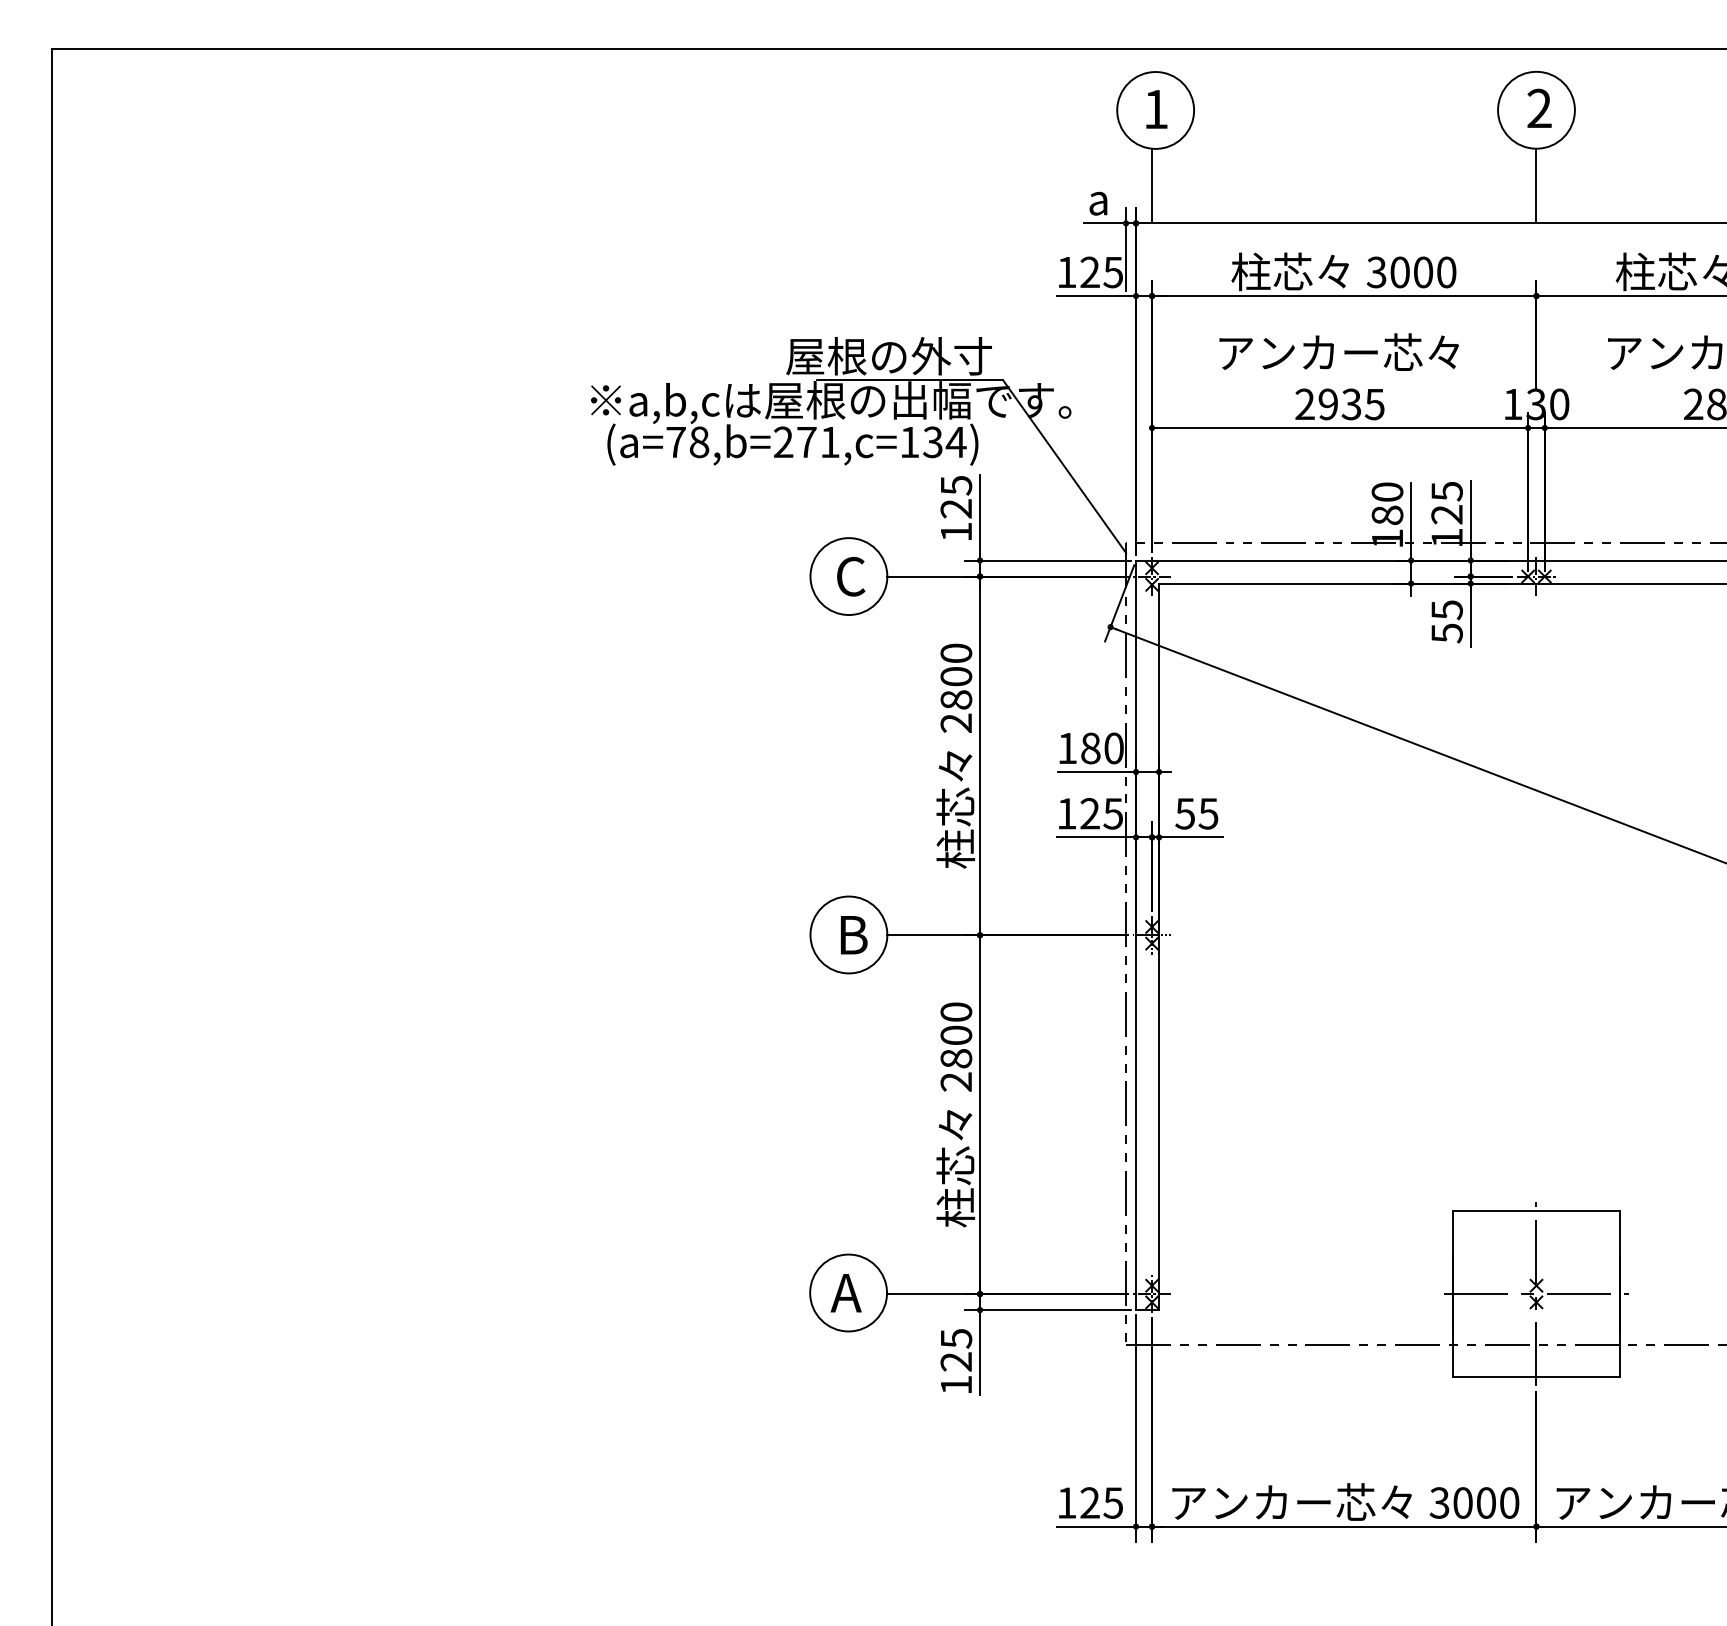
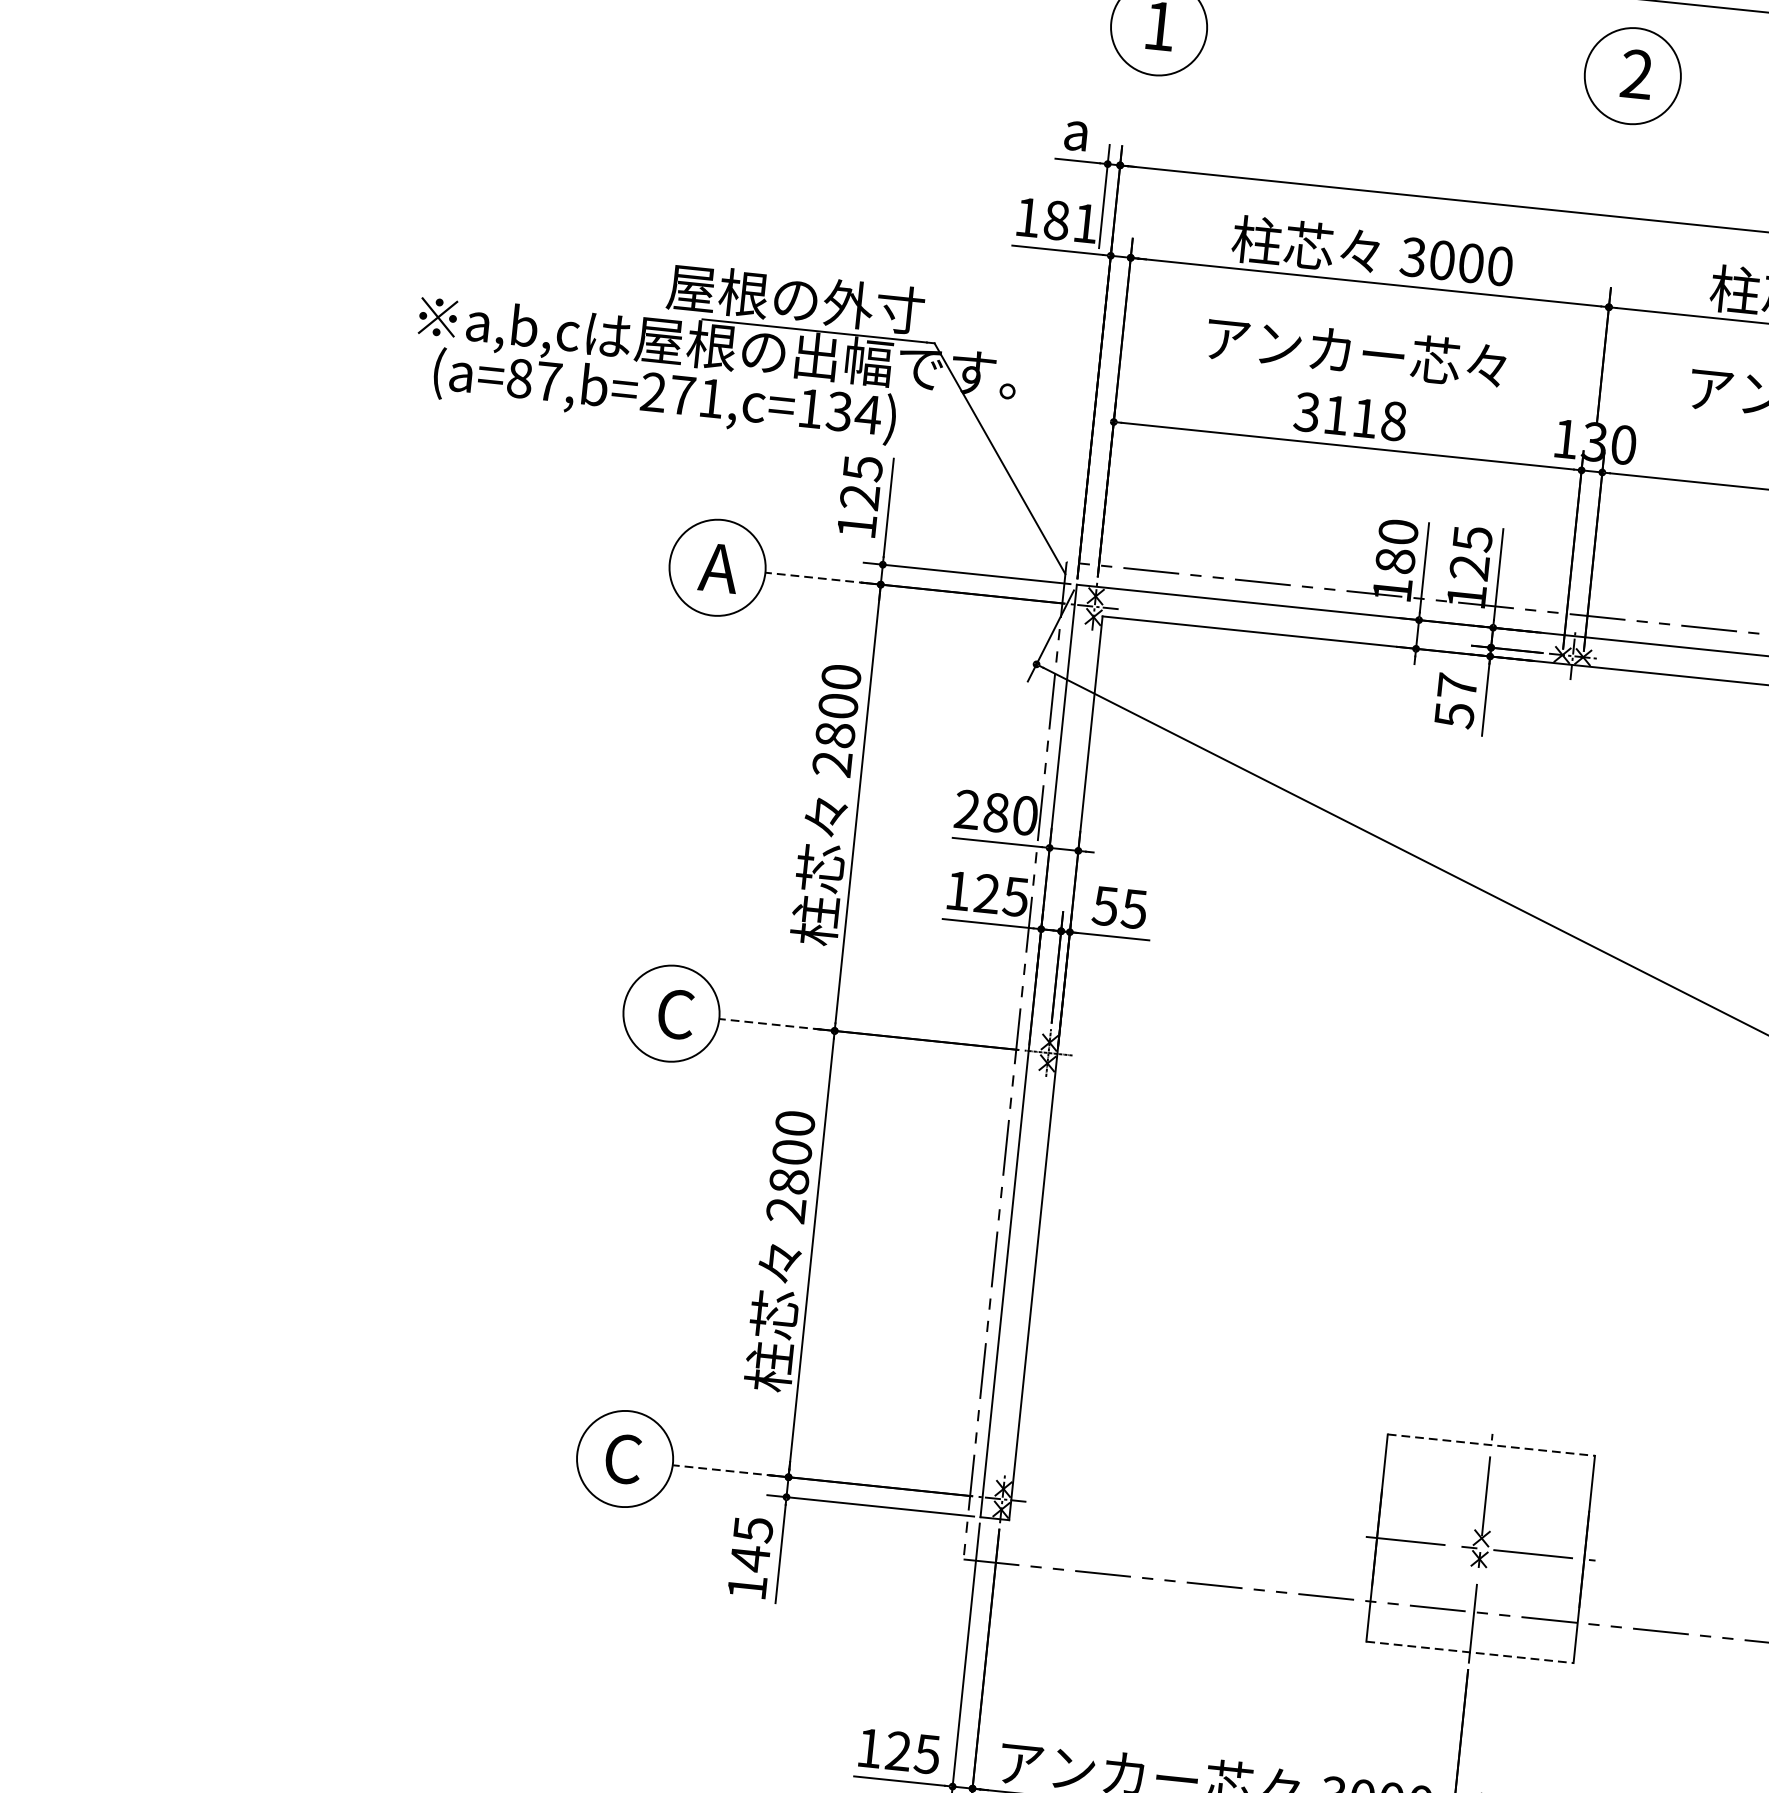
line: (1152, 184) -> (1145, 119), removed
line: (1536, 184) -> (1623, 168), removed
text: (1101, 272) -> (1070, 222), 125 -> 181
text: (1339, 404) -> (1349, 416), 2935 -> 3118
text: (687, 442) -> (534, 380), (a=78,b=271,c=134) -> (a=87,b=271,c=134)
text: (849, 576) -> (718, 567), C -> A
line: (927, 576) -> (815, 577), solid -> dashed
text: (1446, 610) -> (1456, 686), 55 -> 57
text: (1067, 747) -> (967, 808), 180 -> 280
text: (852, 934) -> (676, 1013), B -> C
line: (927, 935) -> (769, 1024), solid -> dashed
line: (1536, 1210) -> (1491, 1444), solid -> dashed
text: (845, 1293) -> (621, 1459), A -> C
line: (927, 1294) -> (723, 1471), solid -> dashed
text: (955, 1361) -> (749, 1557), 125 -> 145
line: (1536, 1377) -> (1469, 1652), solid -> dashed

